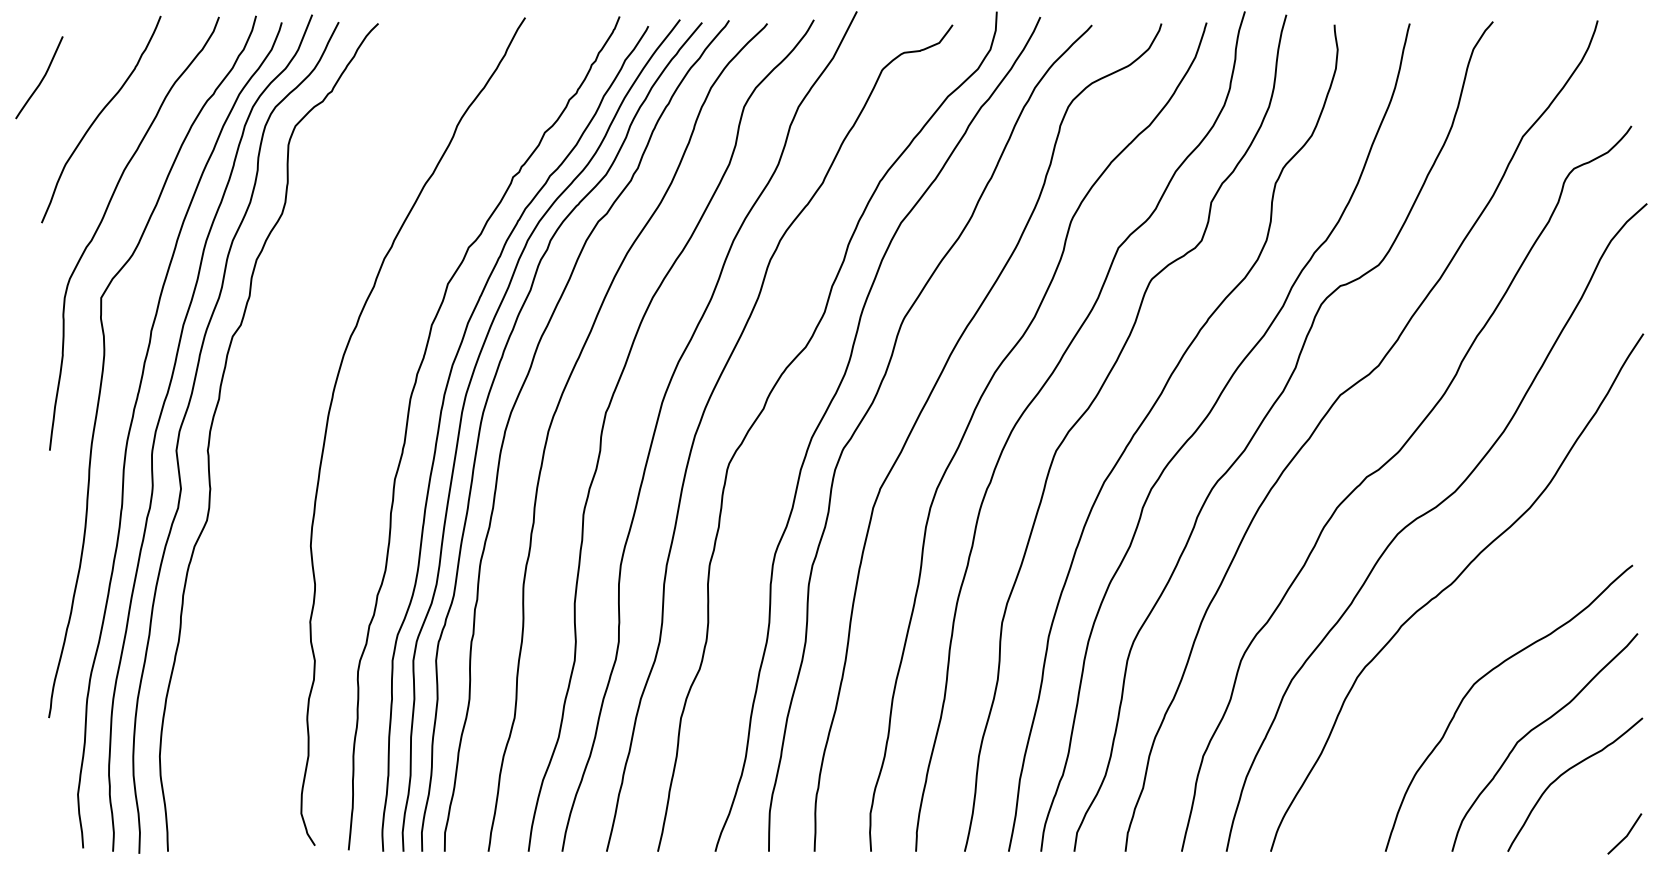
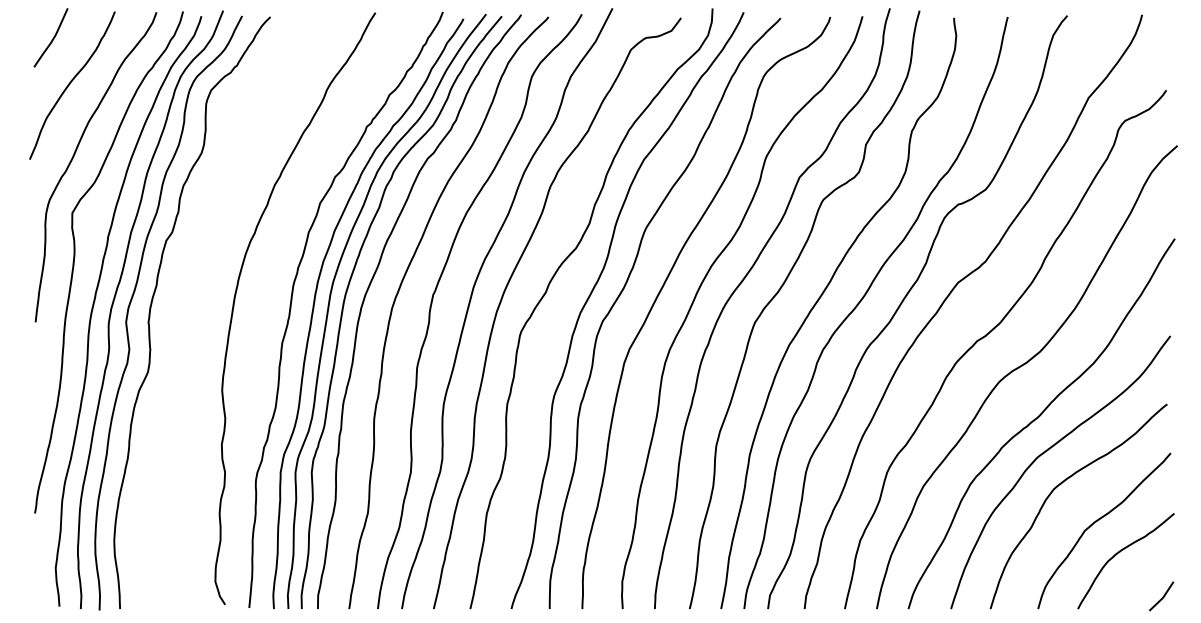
curve: (41, 79) -> (52, 39), moved
curve: (1464, 631) -> (1046, 451), added

